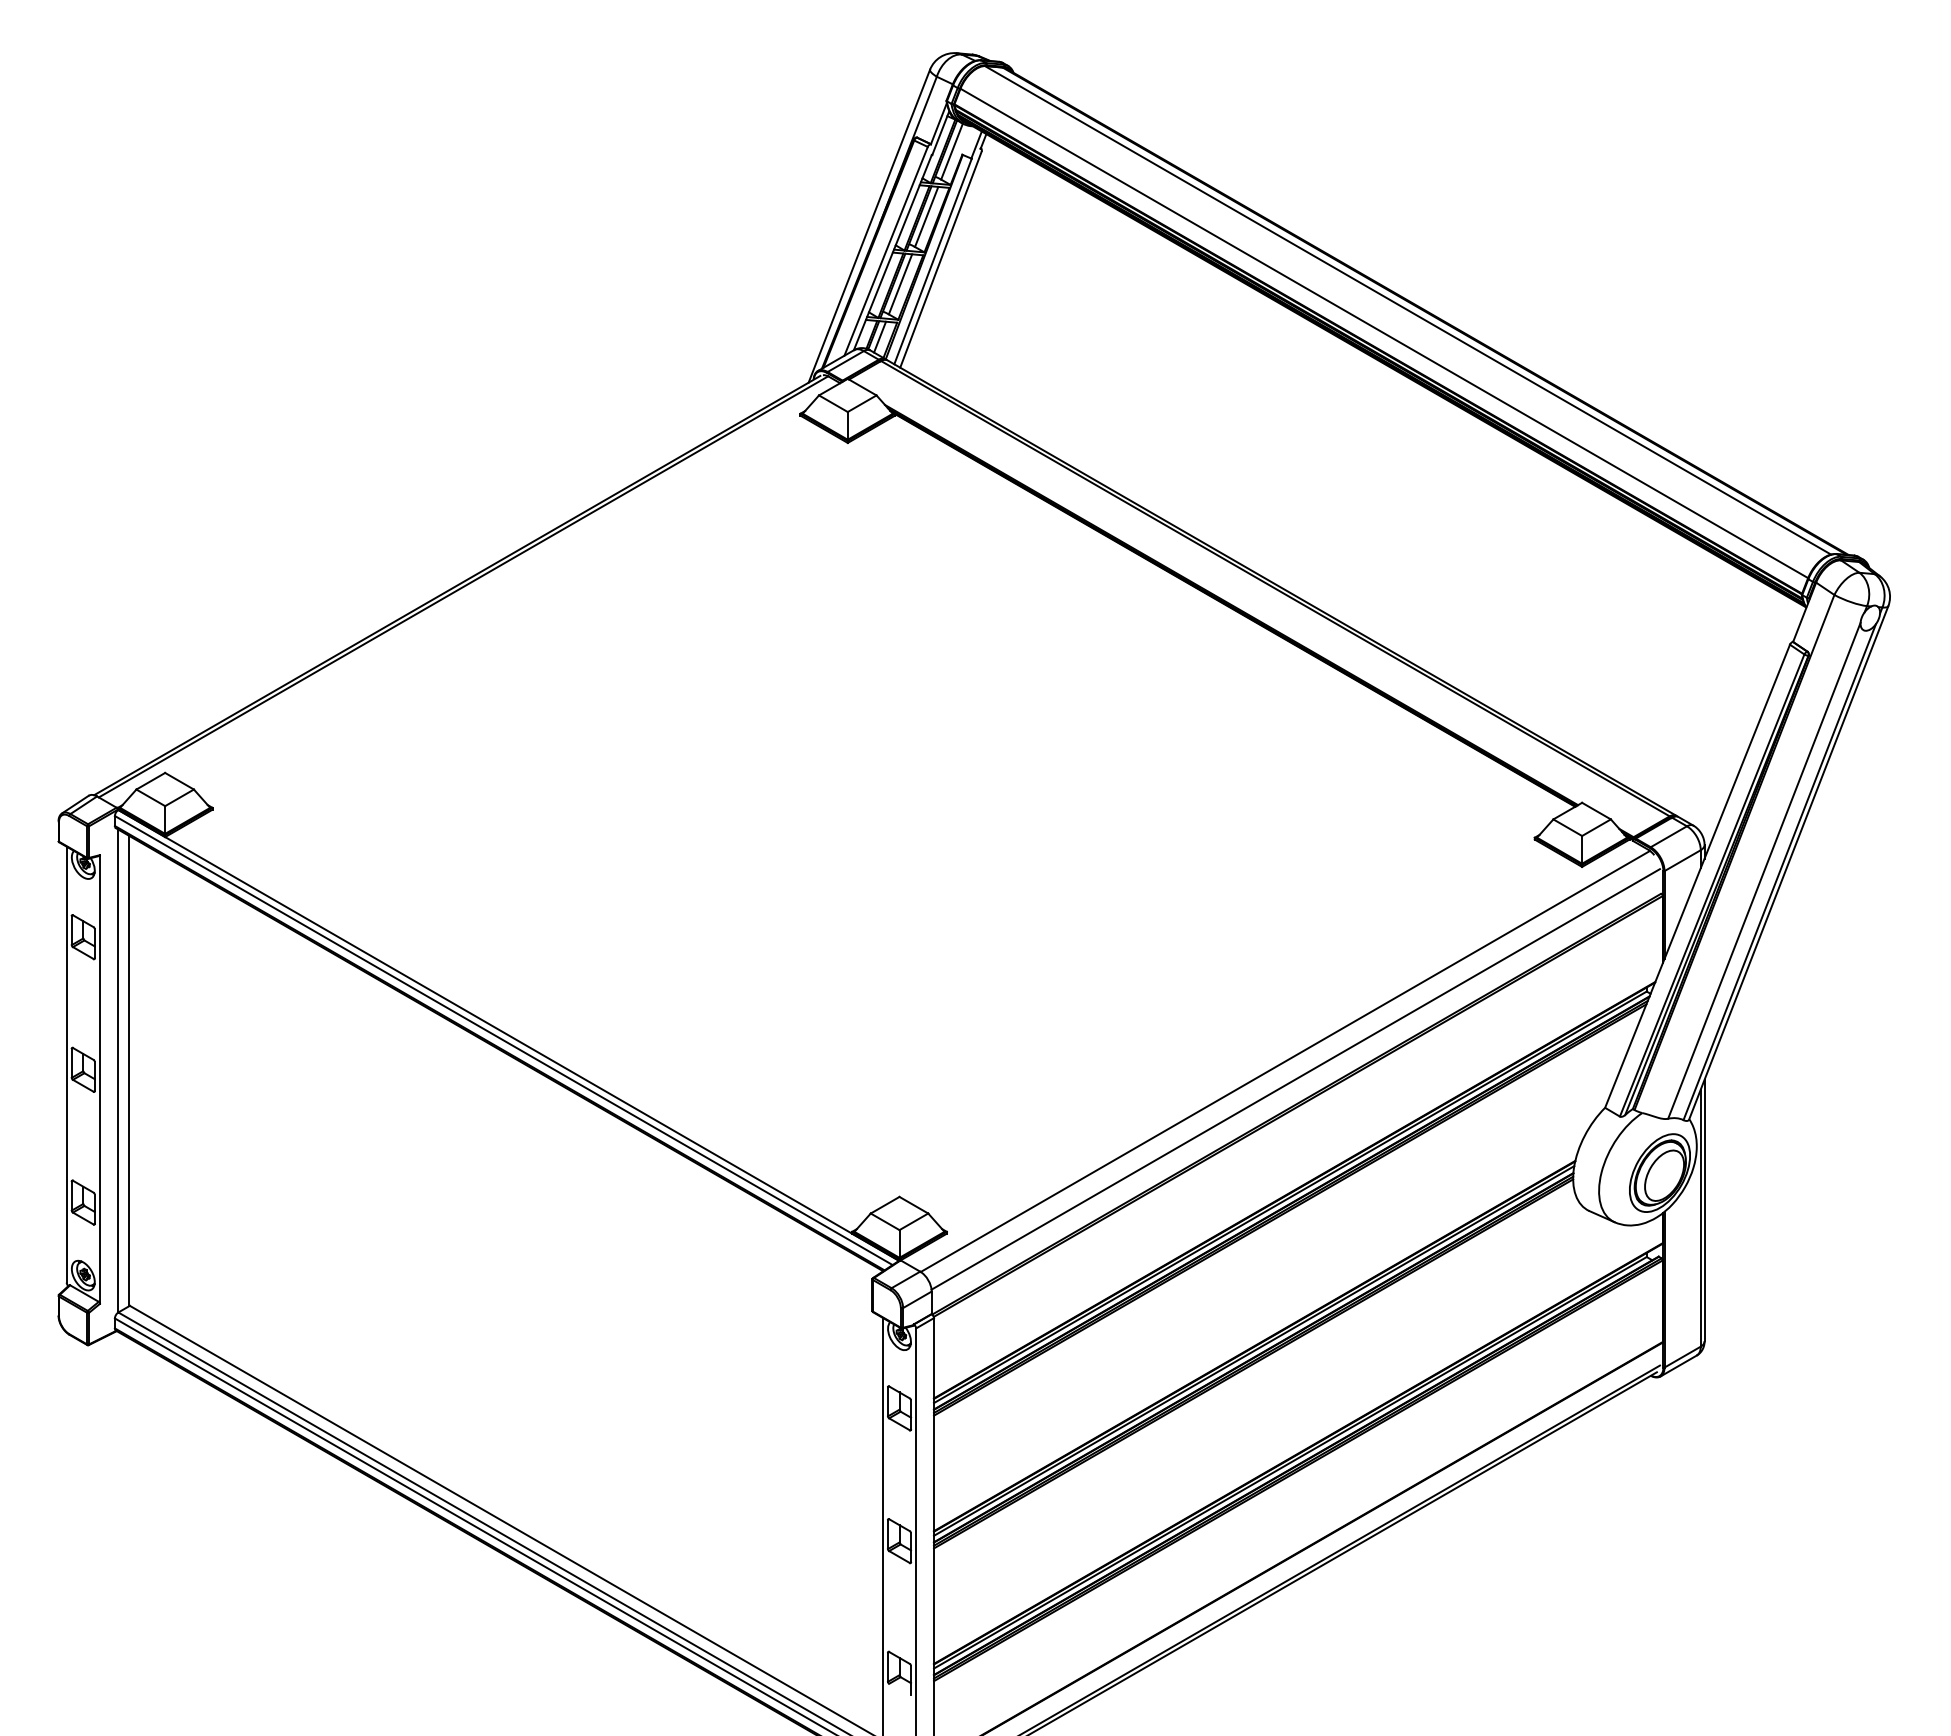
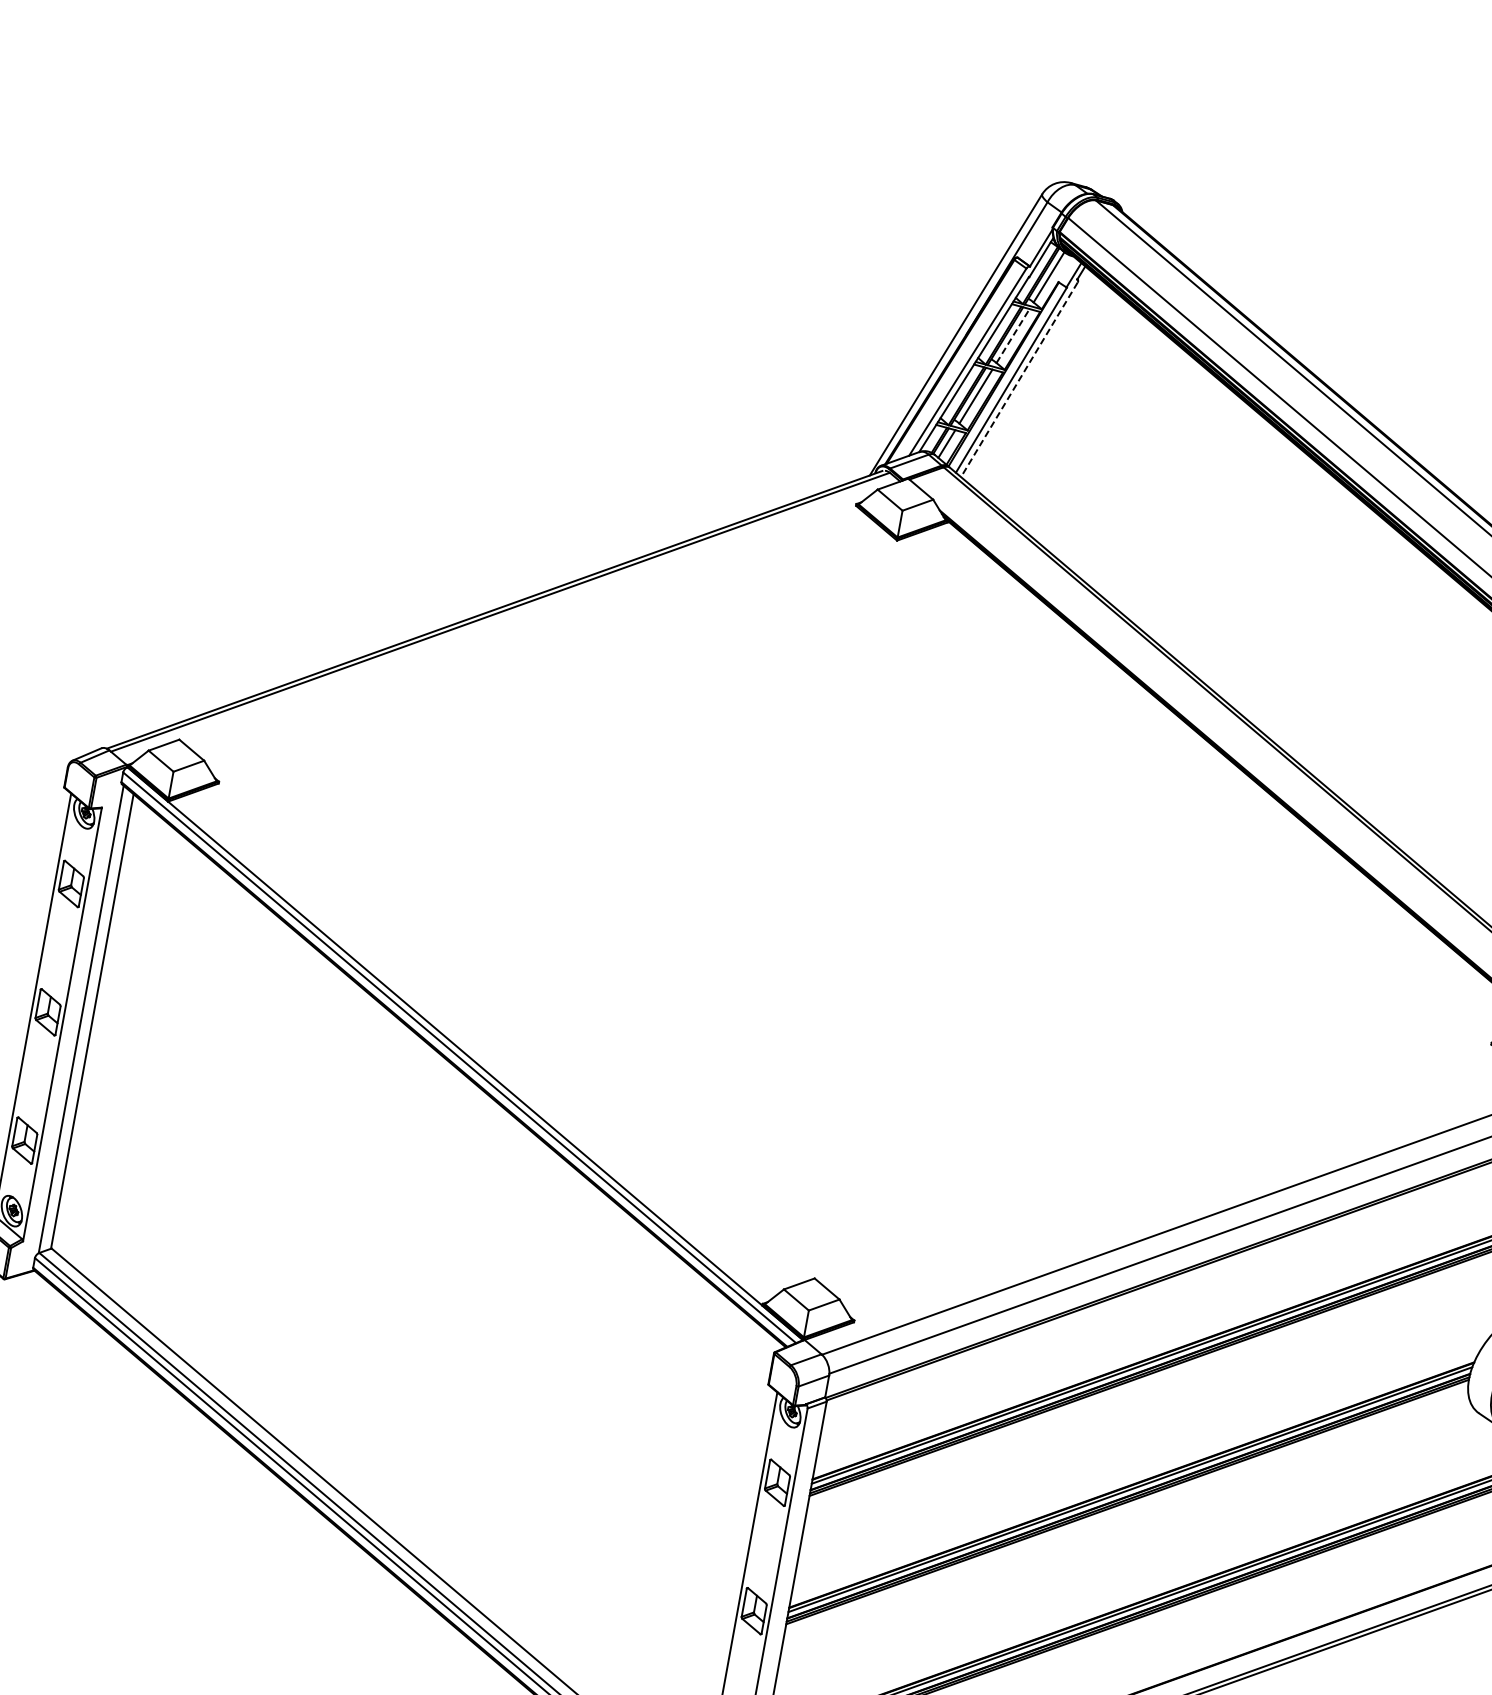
line: (926, 216) -> (1012, 335), solid -> dashed
line: (940, 260) -> (1018, 380), solid -> dashed

